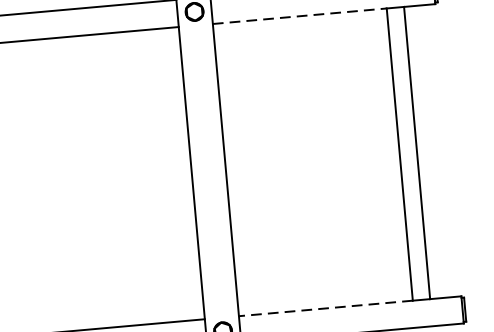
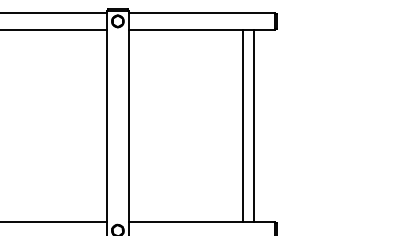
line: (300, 16) -> (186, 30), dashed -> solid
line: (326, 307) -> (186, 221), dashed -> solid

